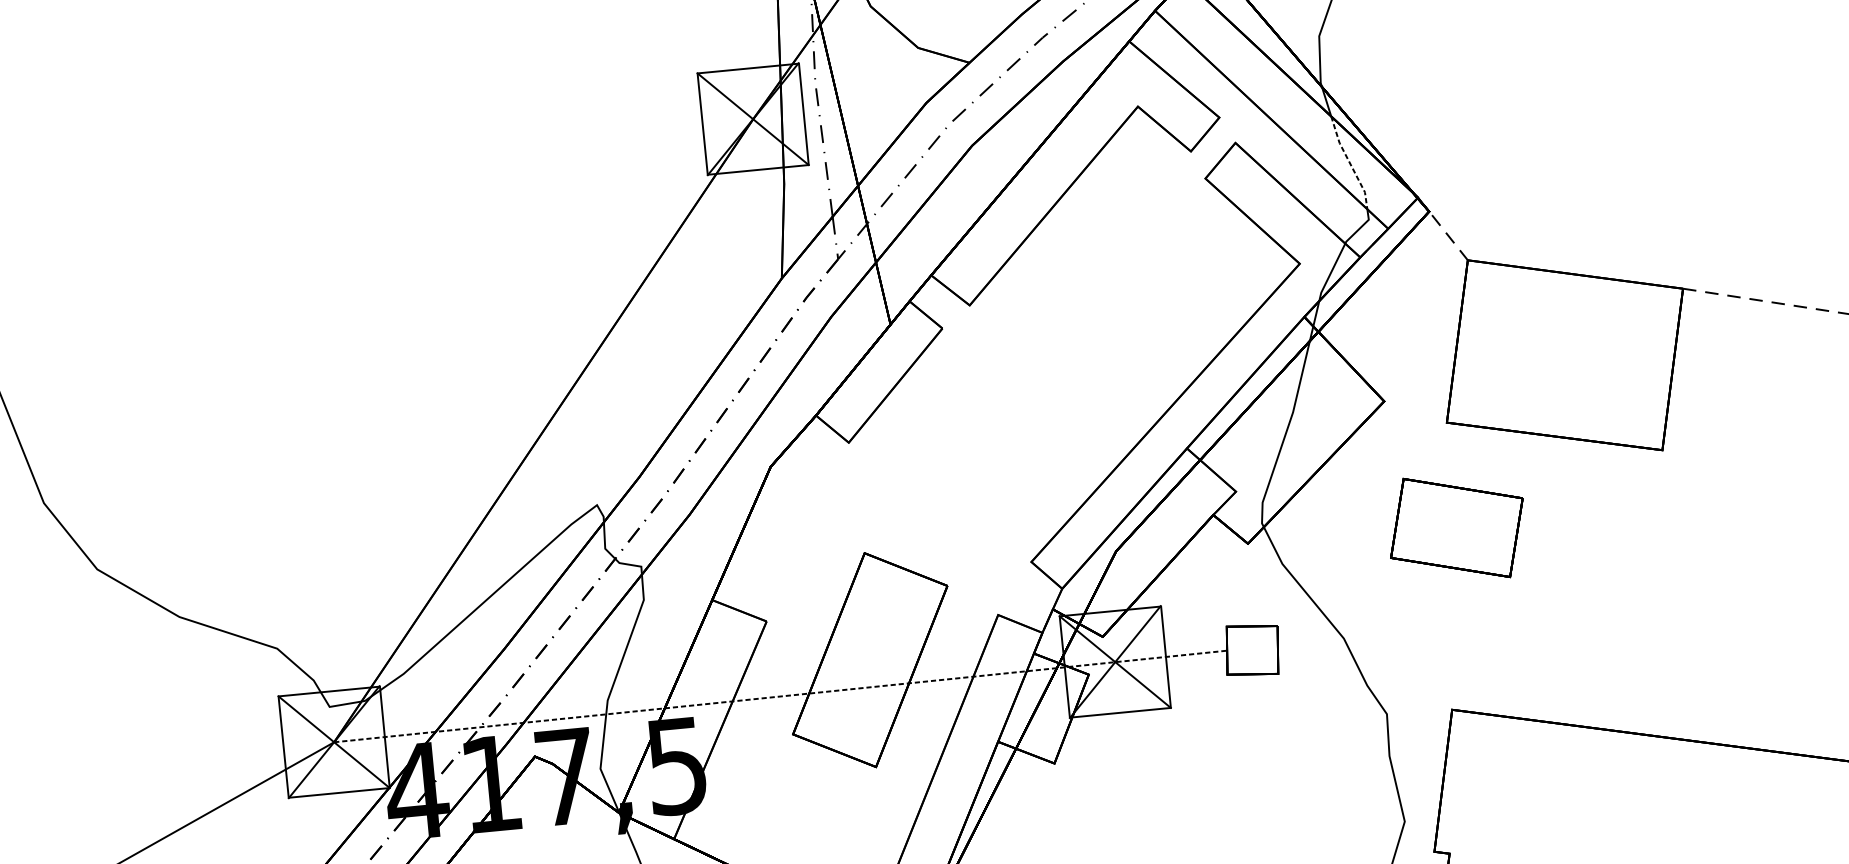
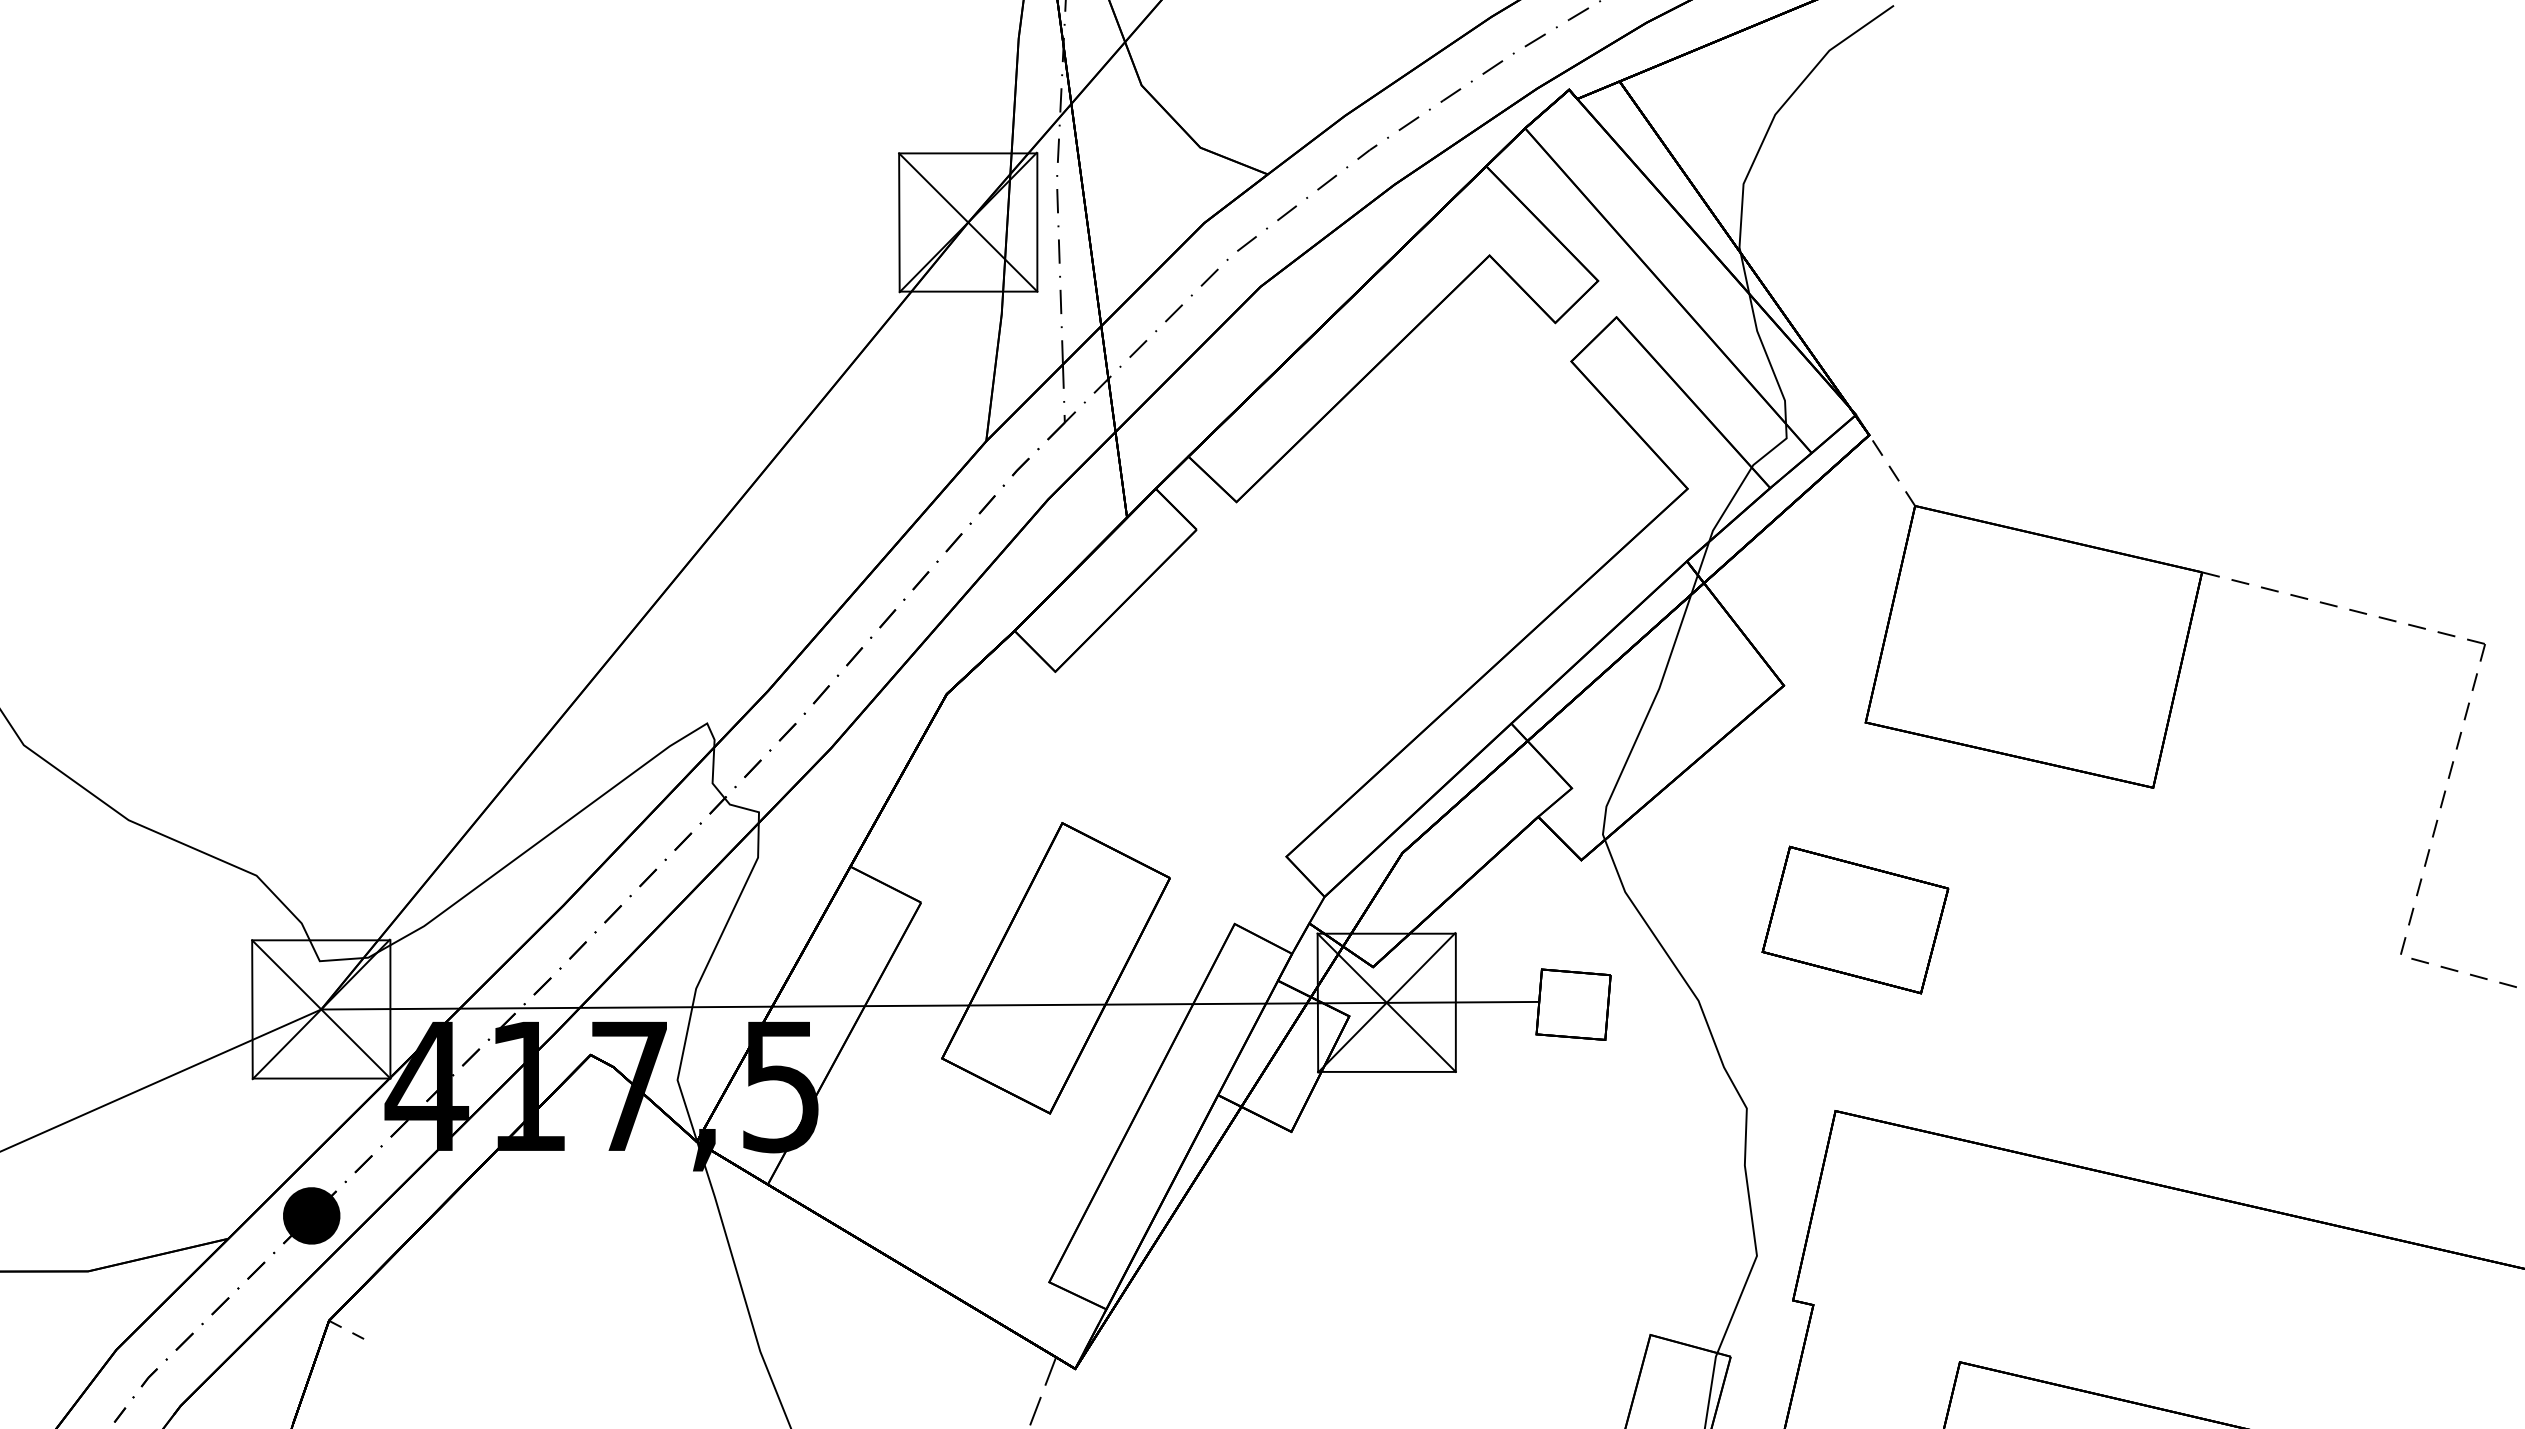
line: (1349, 163) -> (1768, 359), dashed -> solid
part: (1456, 527) -> (1855, 919), moved
line: (780, 696) -> (930, 1005), dashed -> solid

